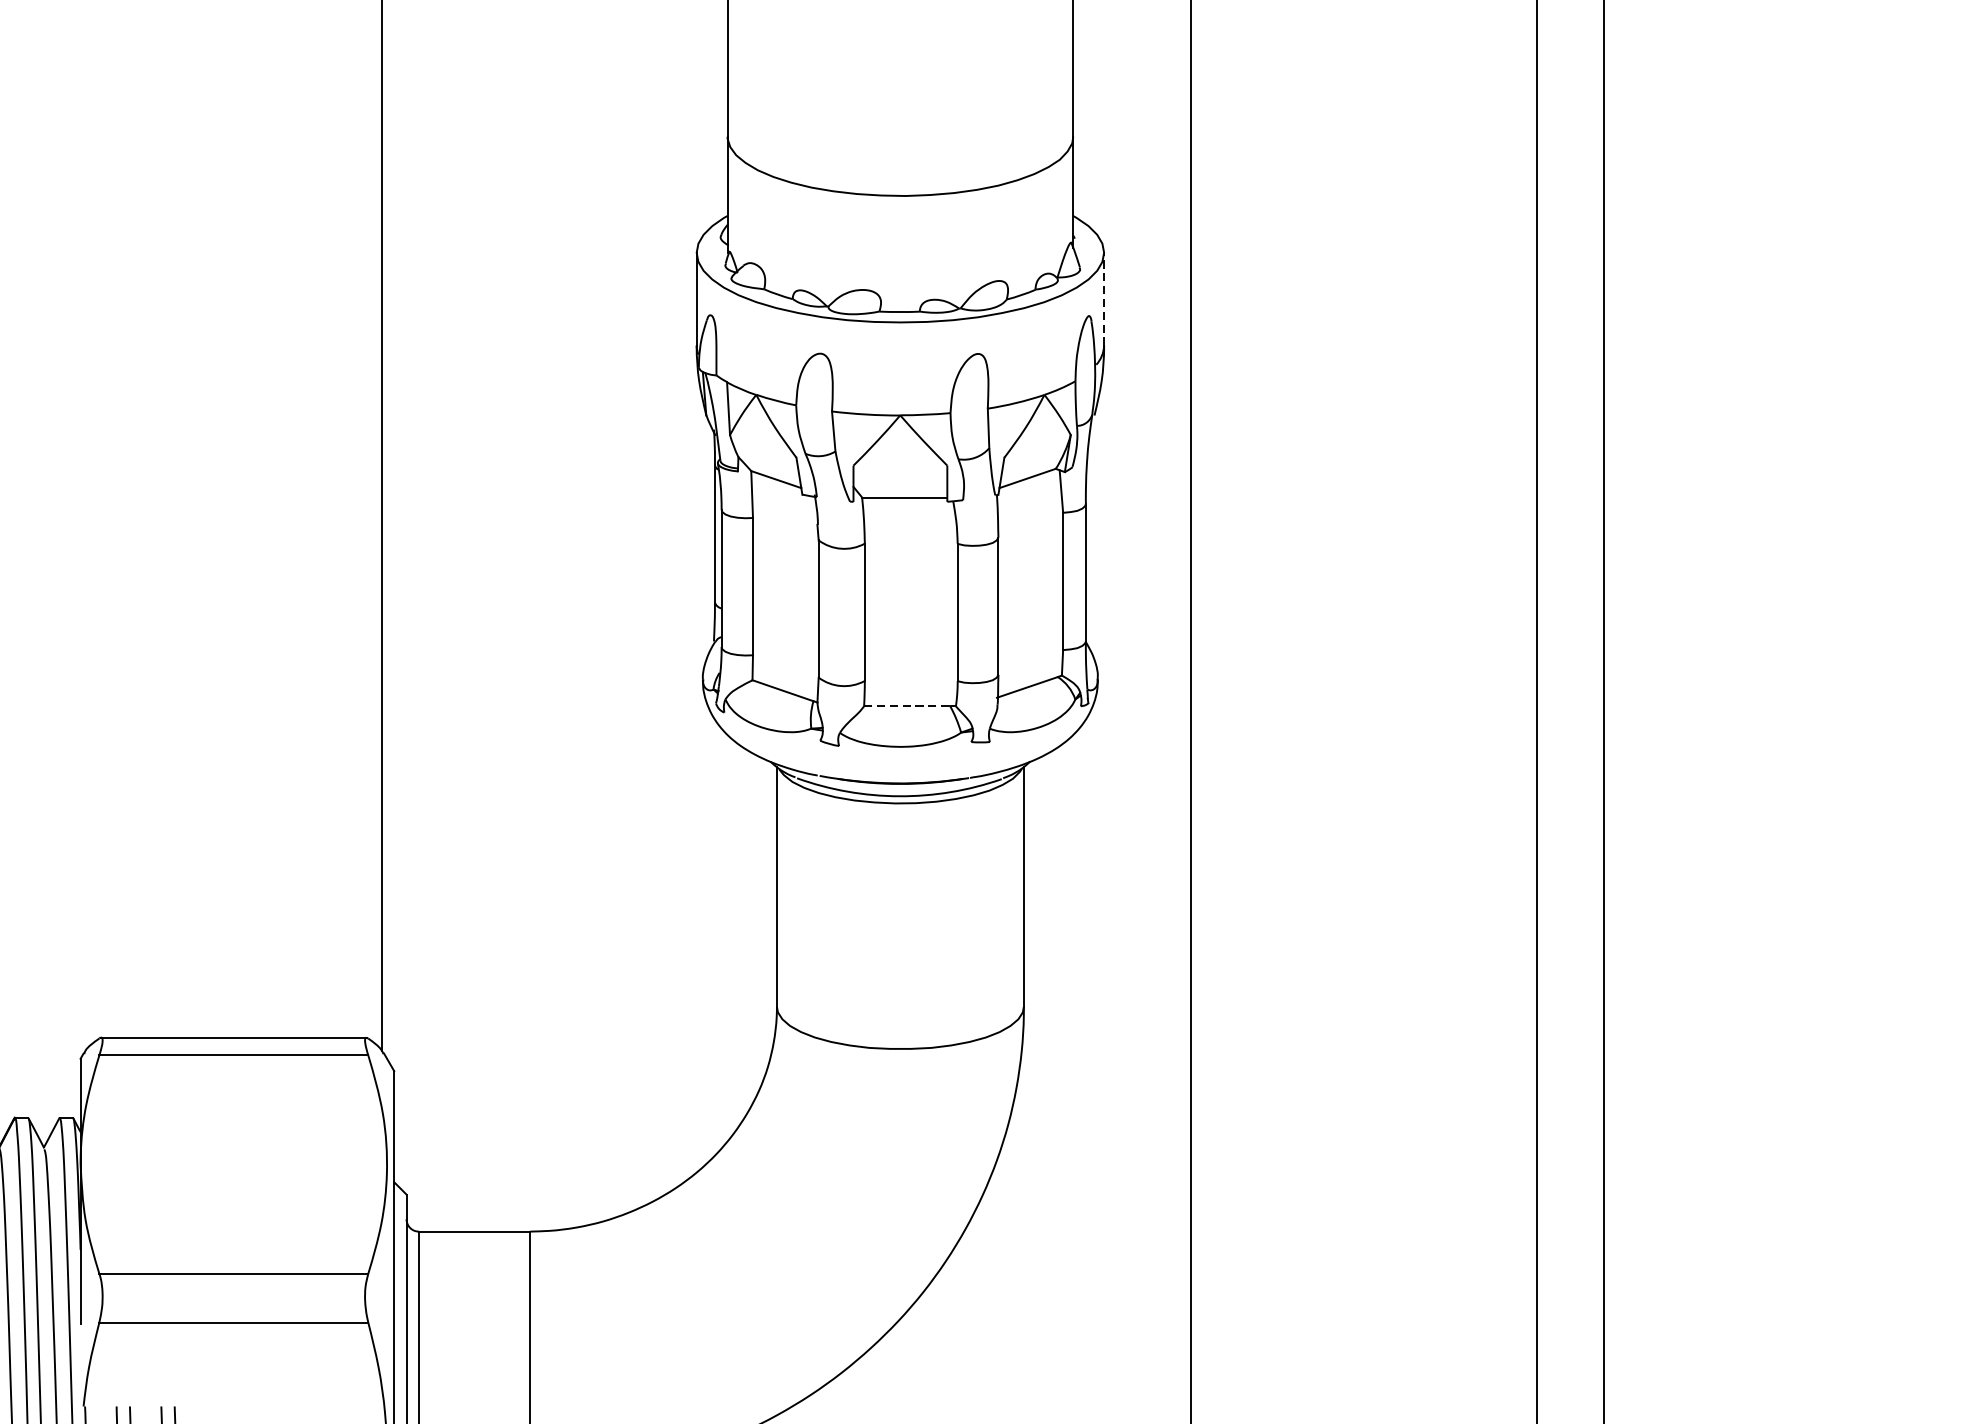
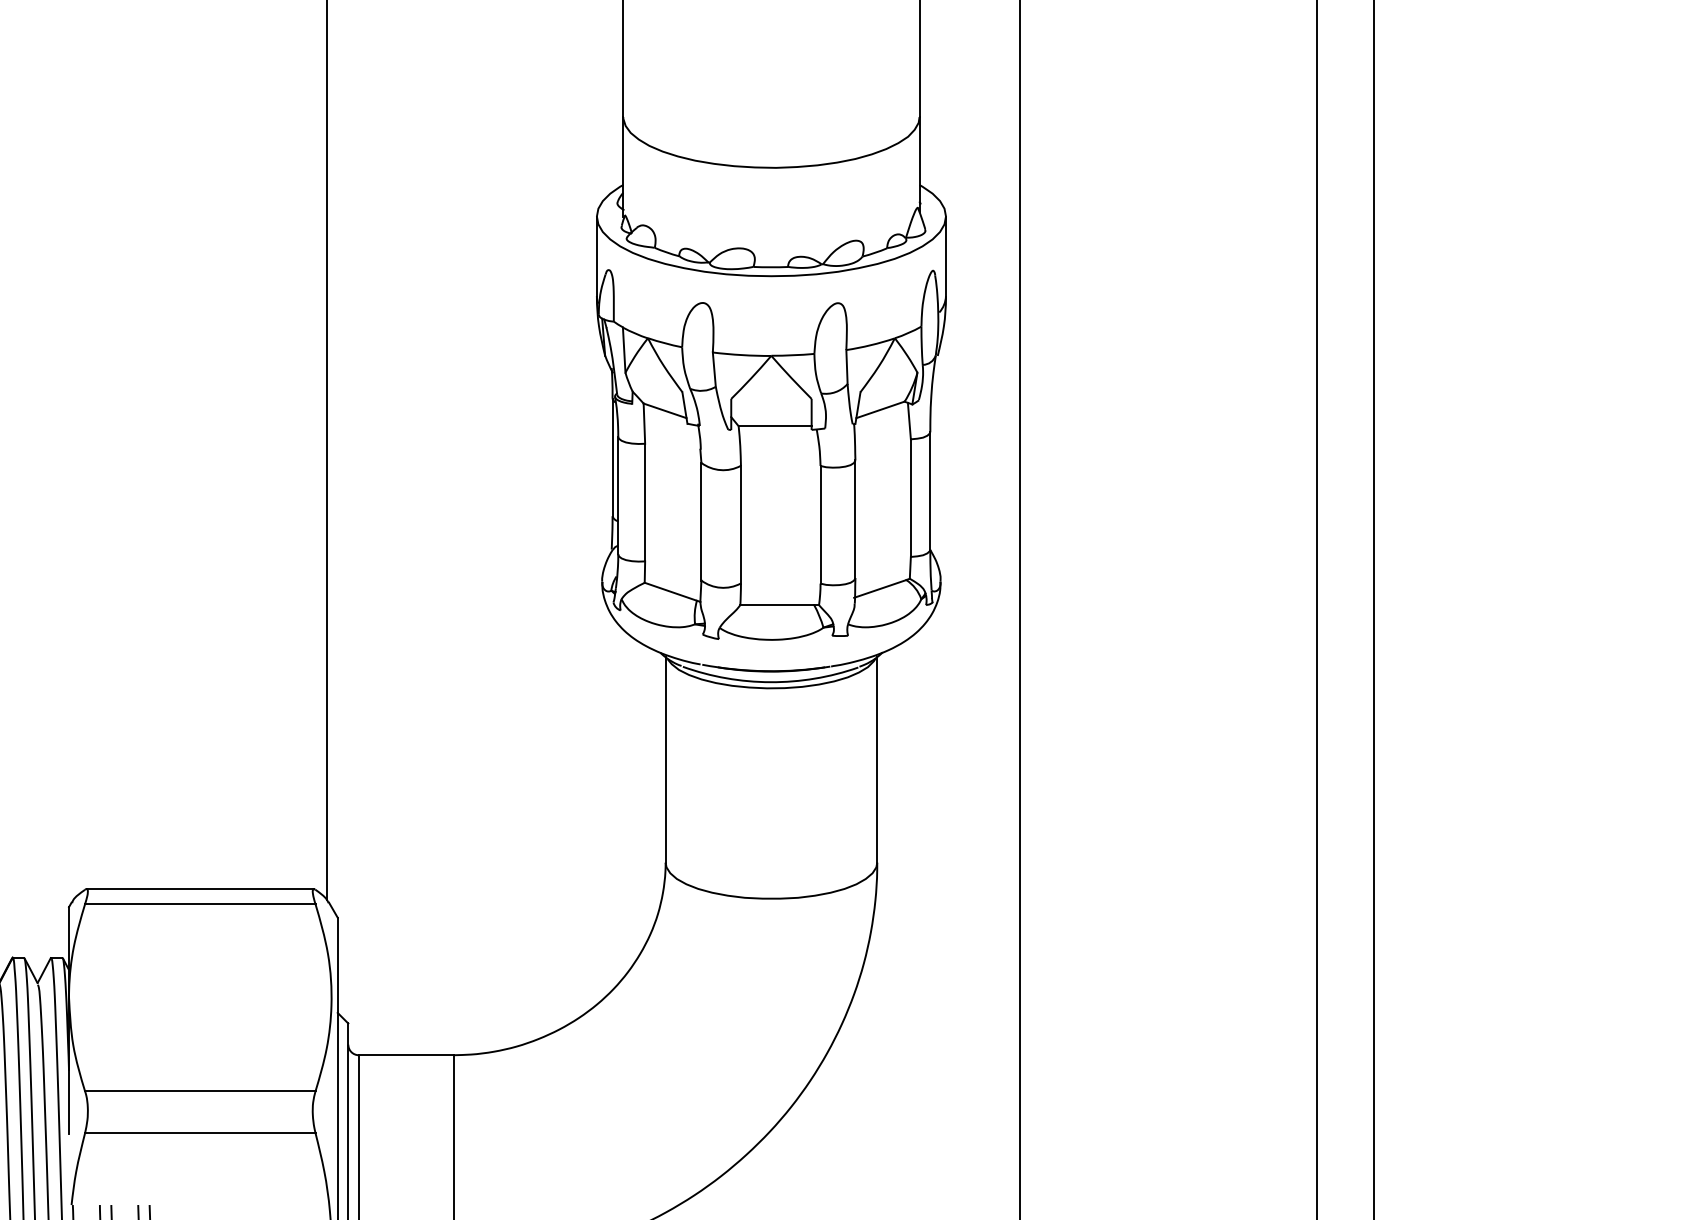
line: (1104, 299) -> (946, 256), dashed -> solid
line: (907, 706) -> (777, 605), dashed -> solid

